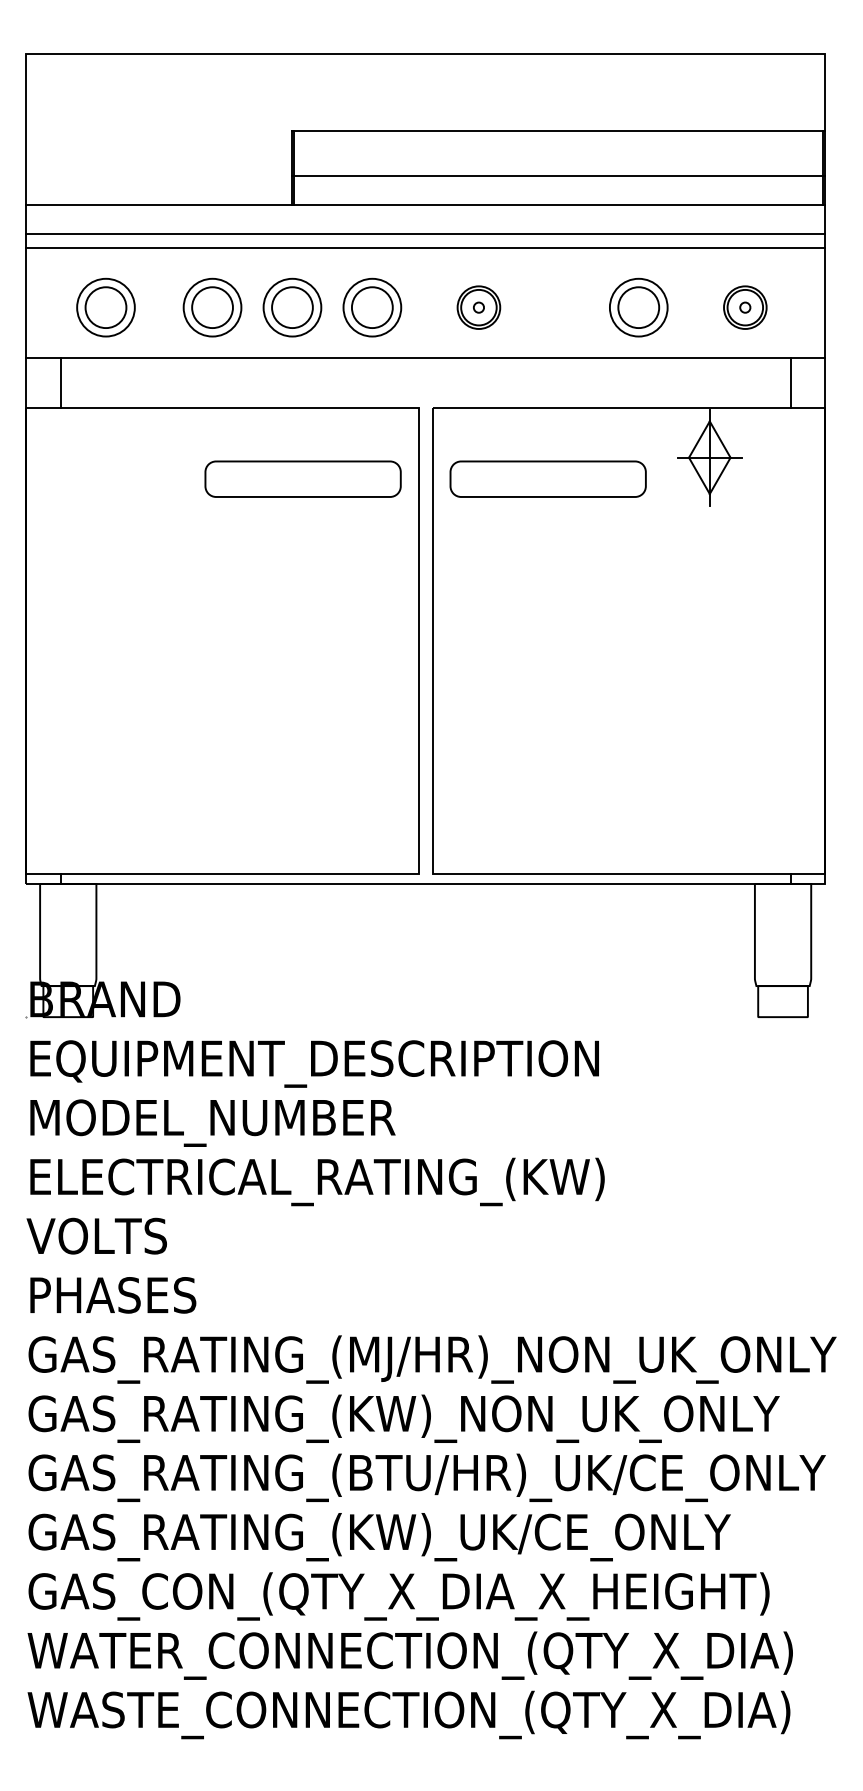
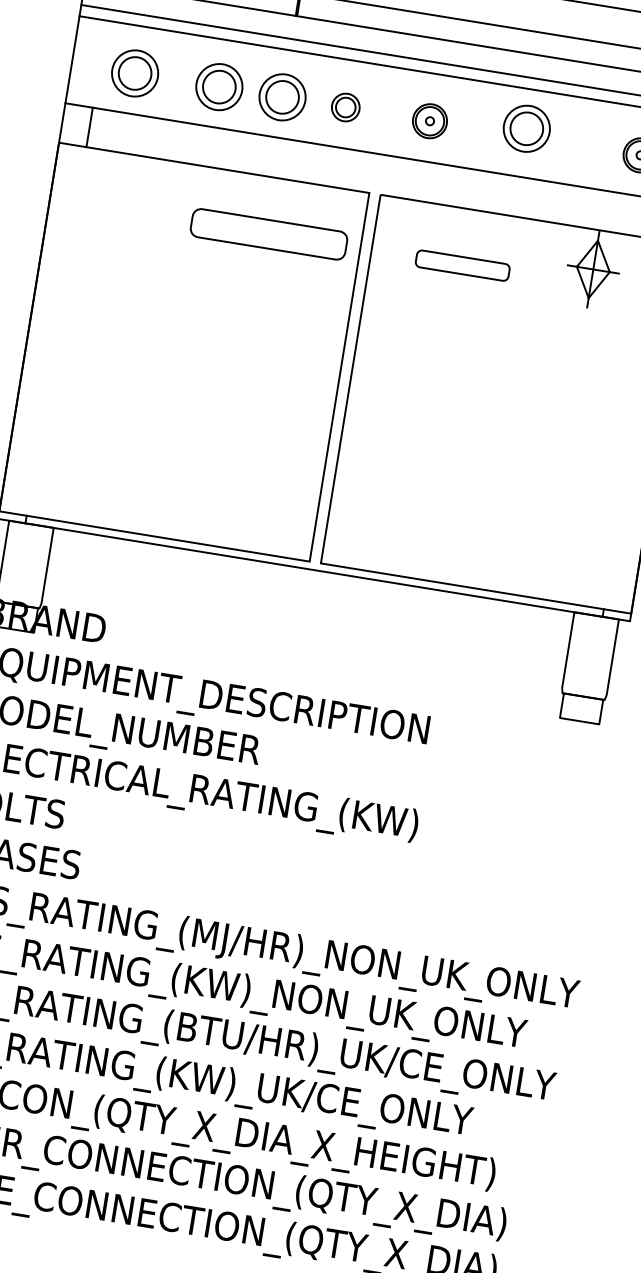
part: (372, 307) -> (345, 107), size x0.6
part: (638, 307) -> (526, 128), moved
part: (547, 478) -> (462, 265), size x0.6

